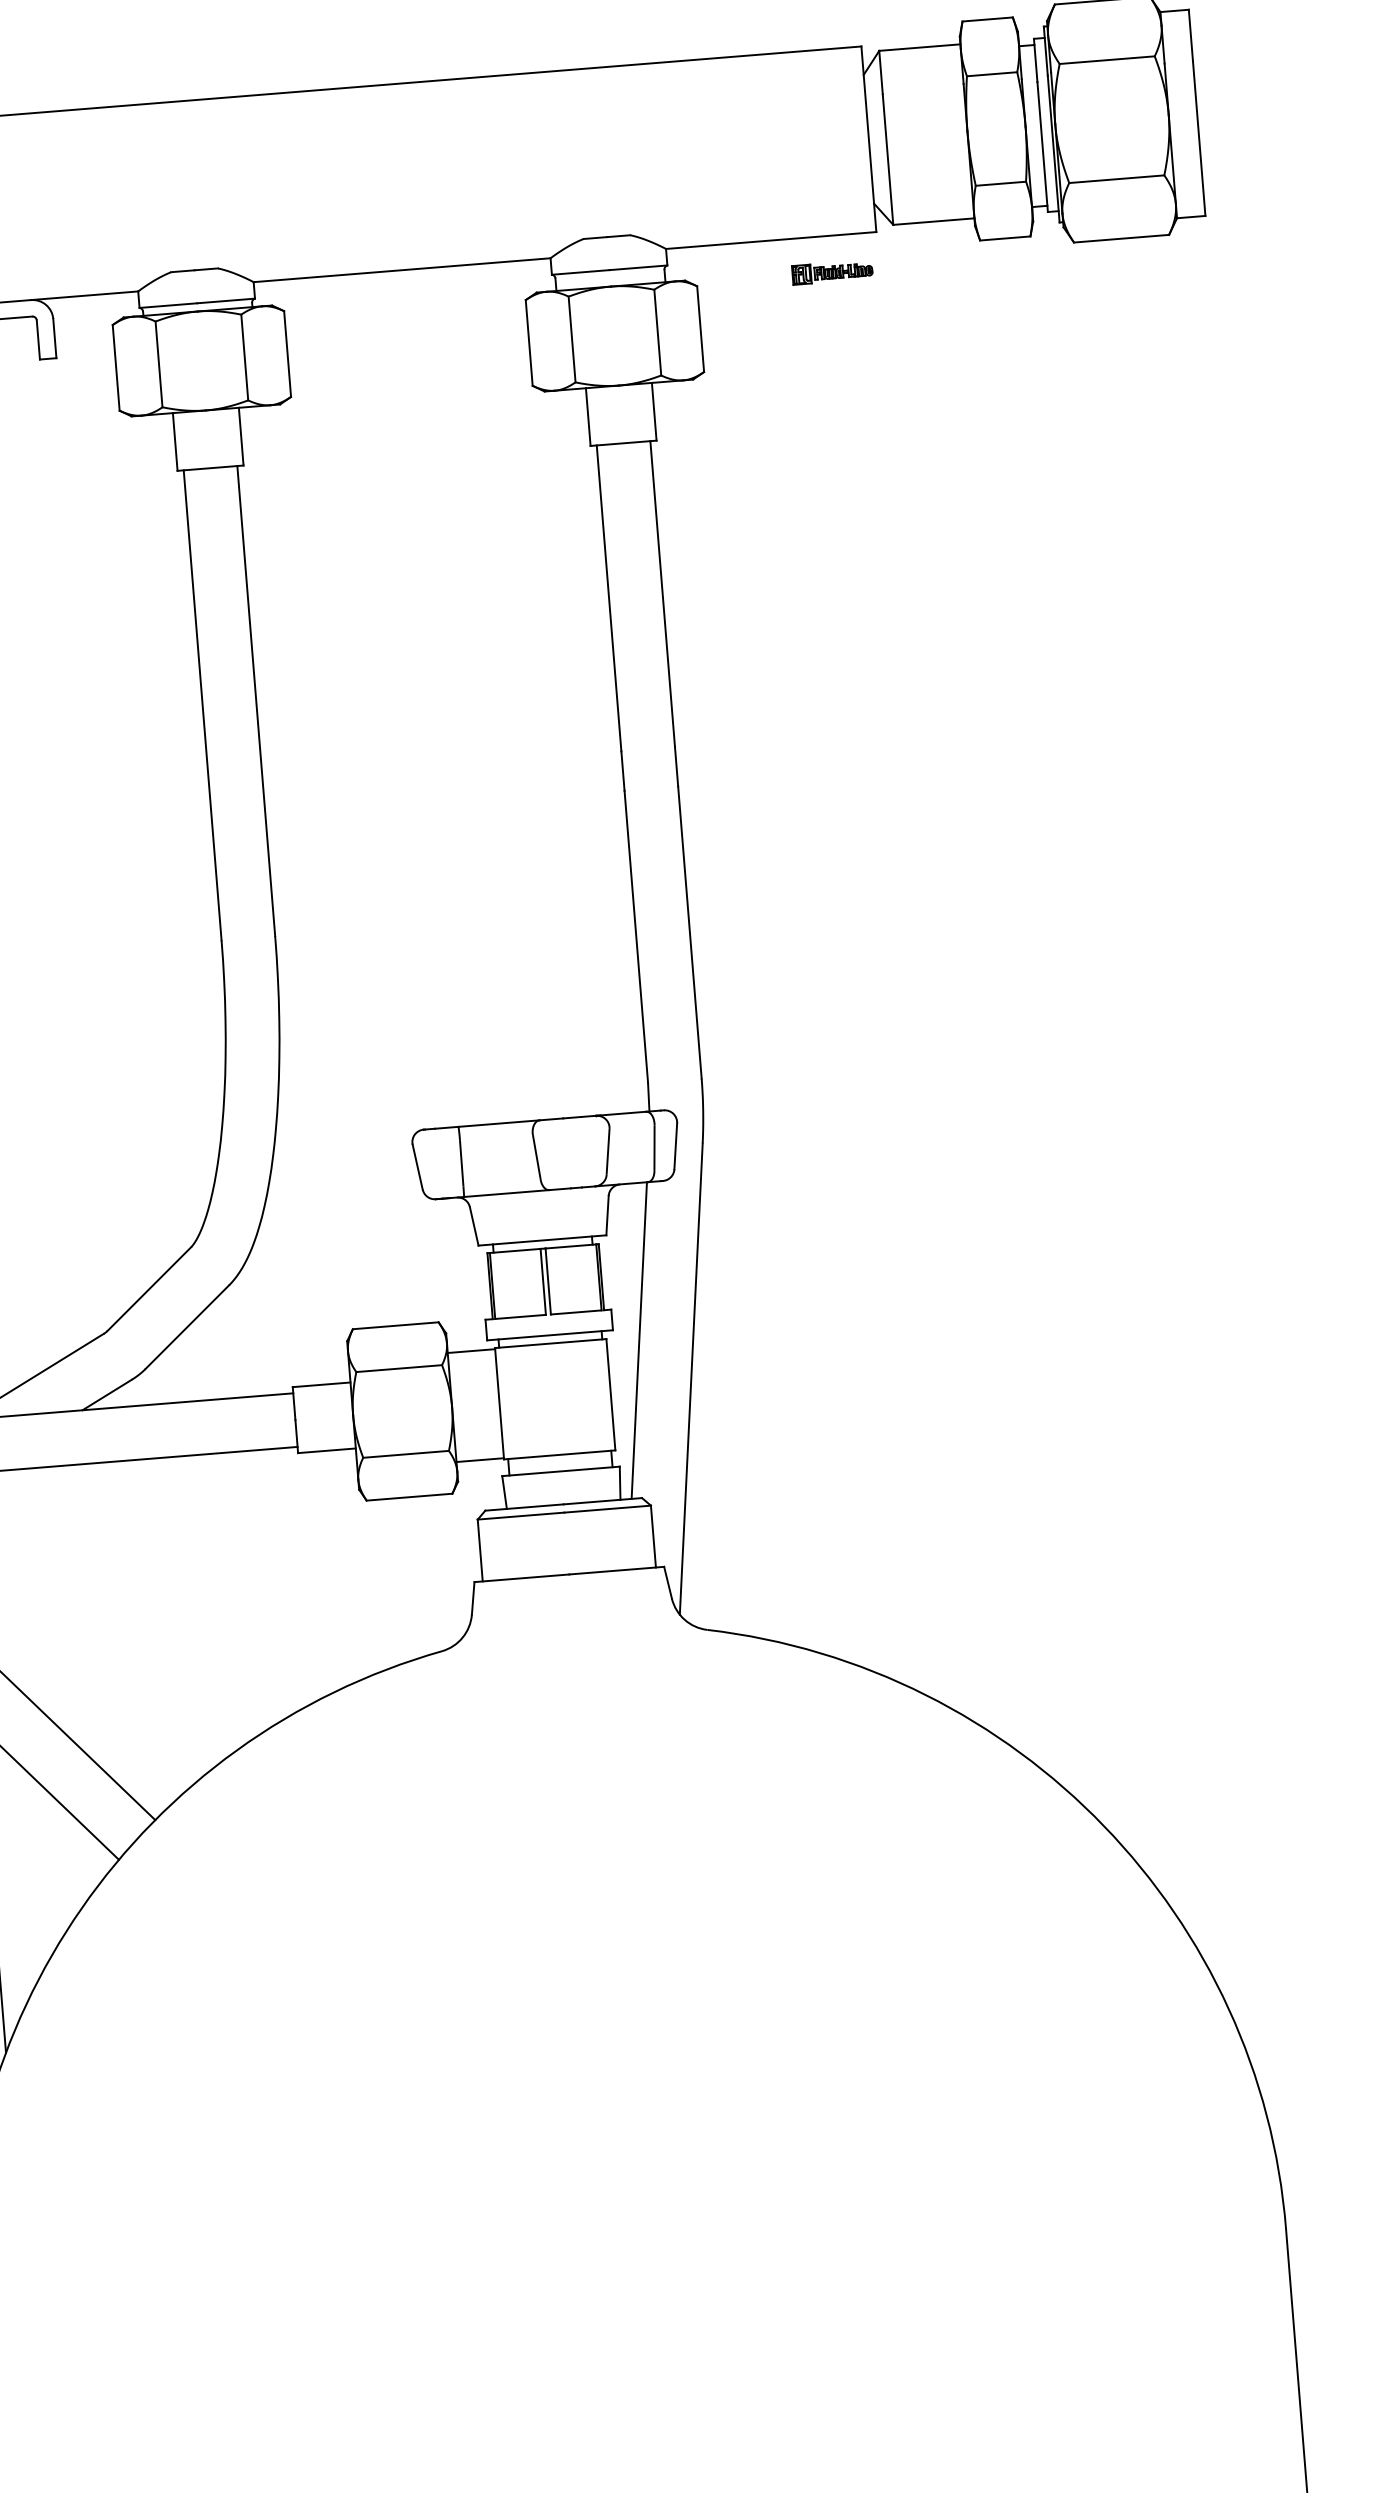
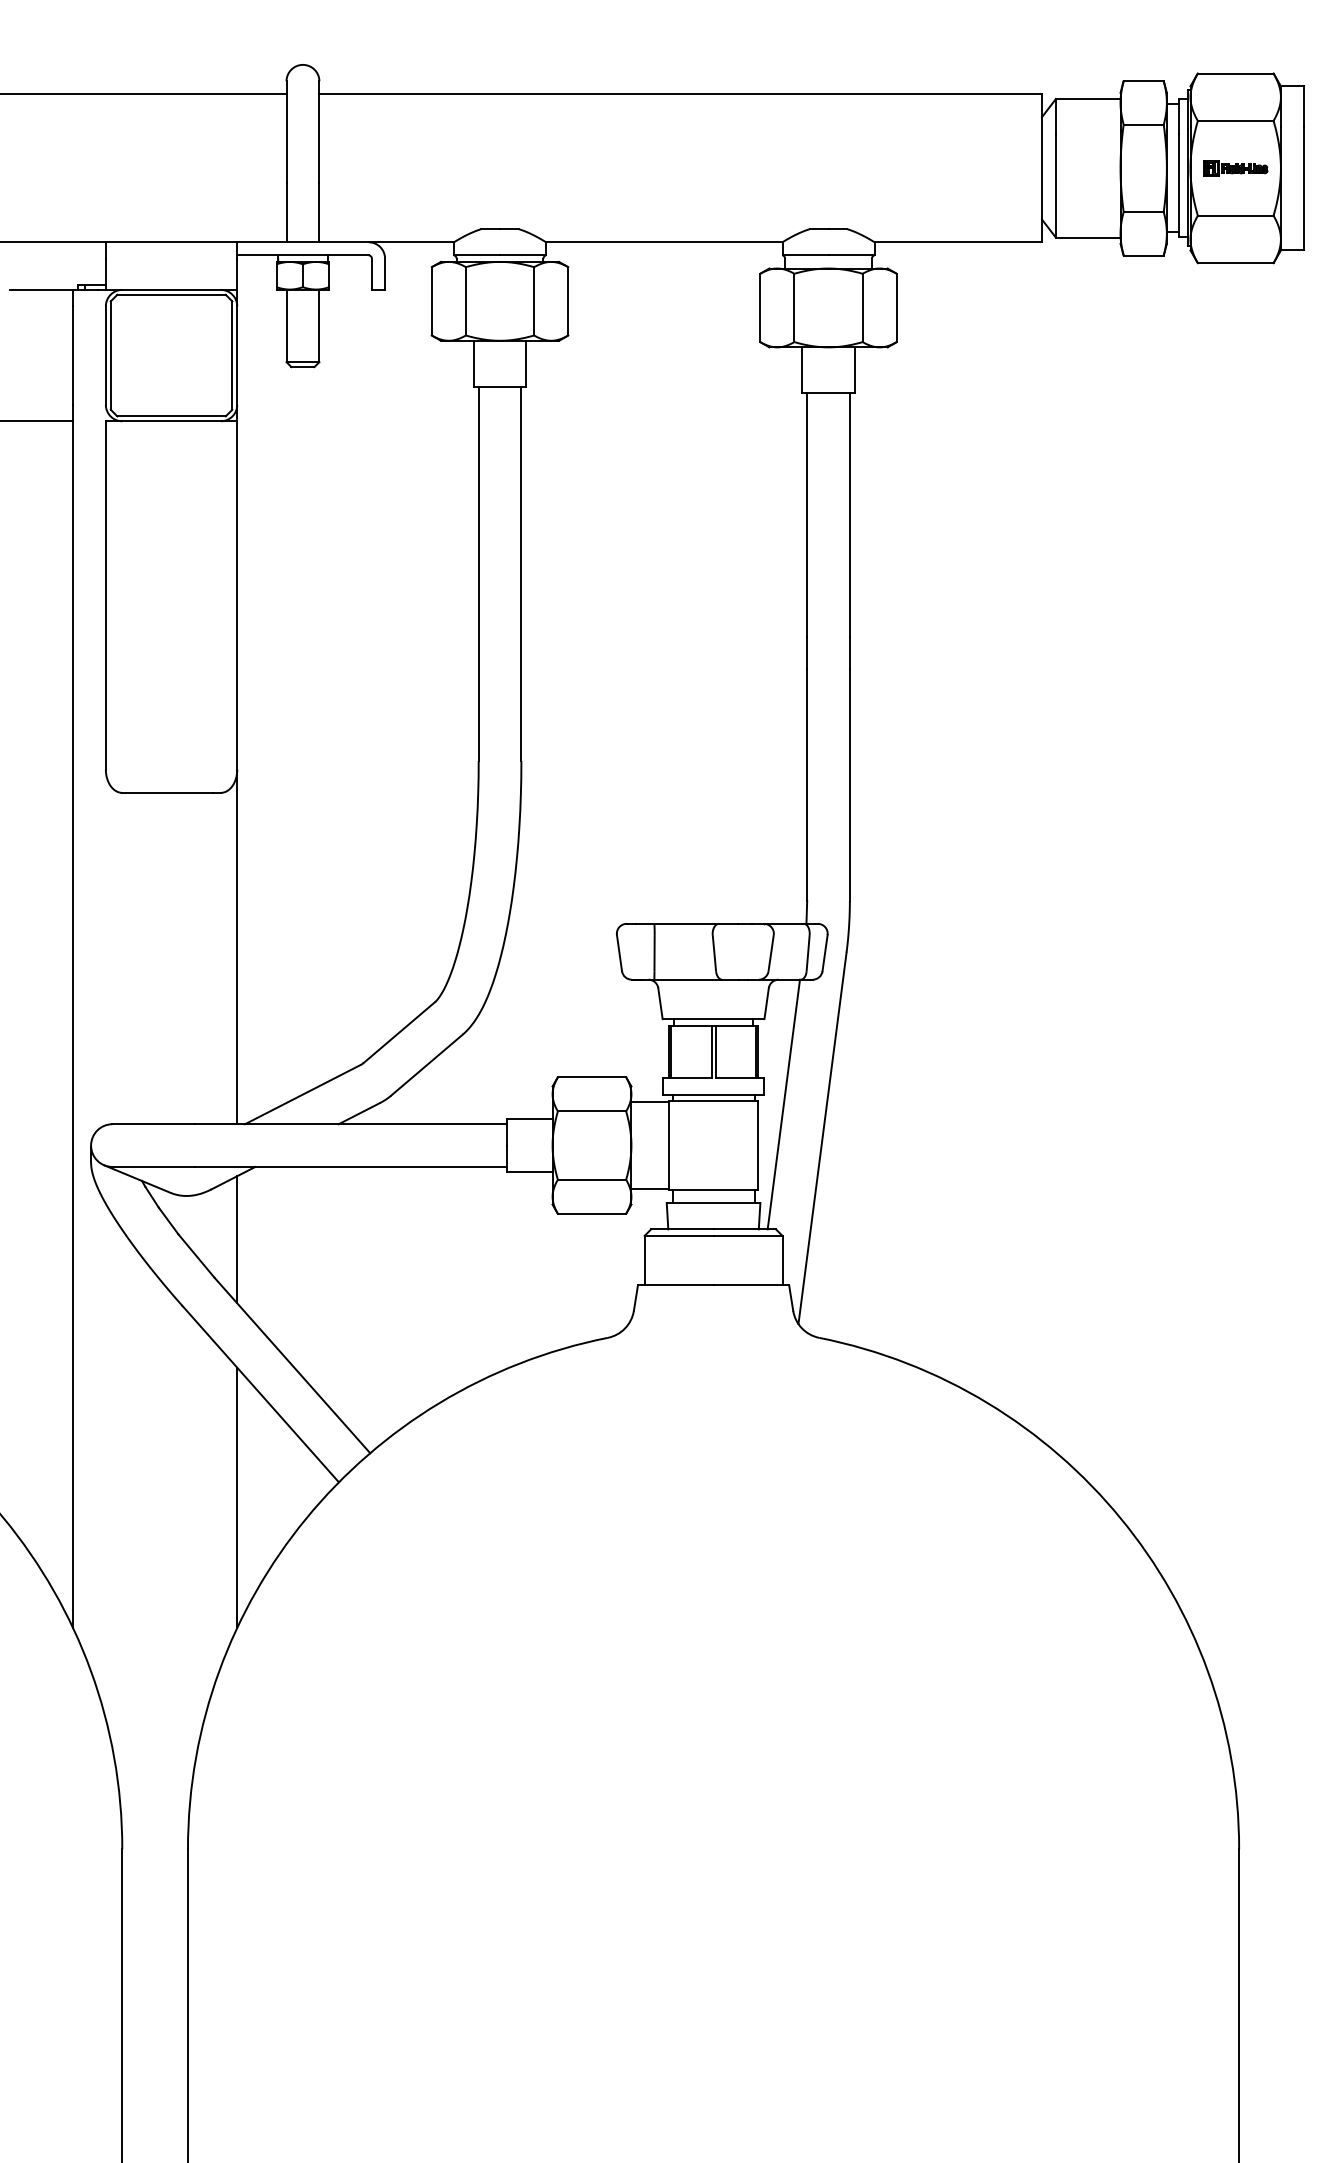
part: (832, 272) -> (1235, 168), moved

